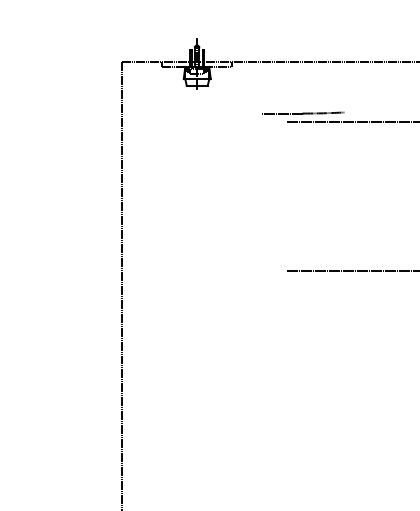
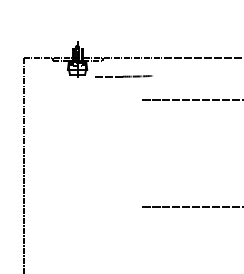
line: (303, 112) -> (123, 75), moved

